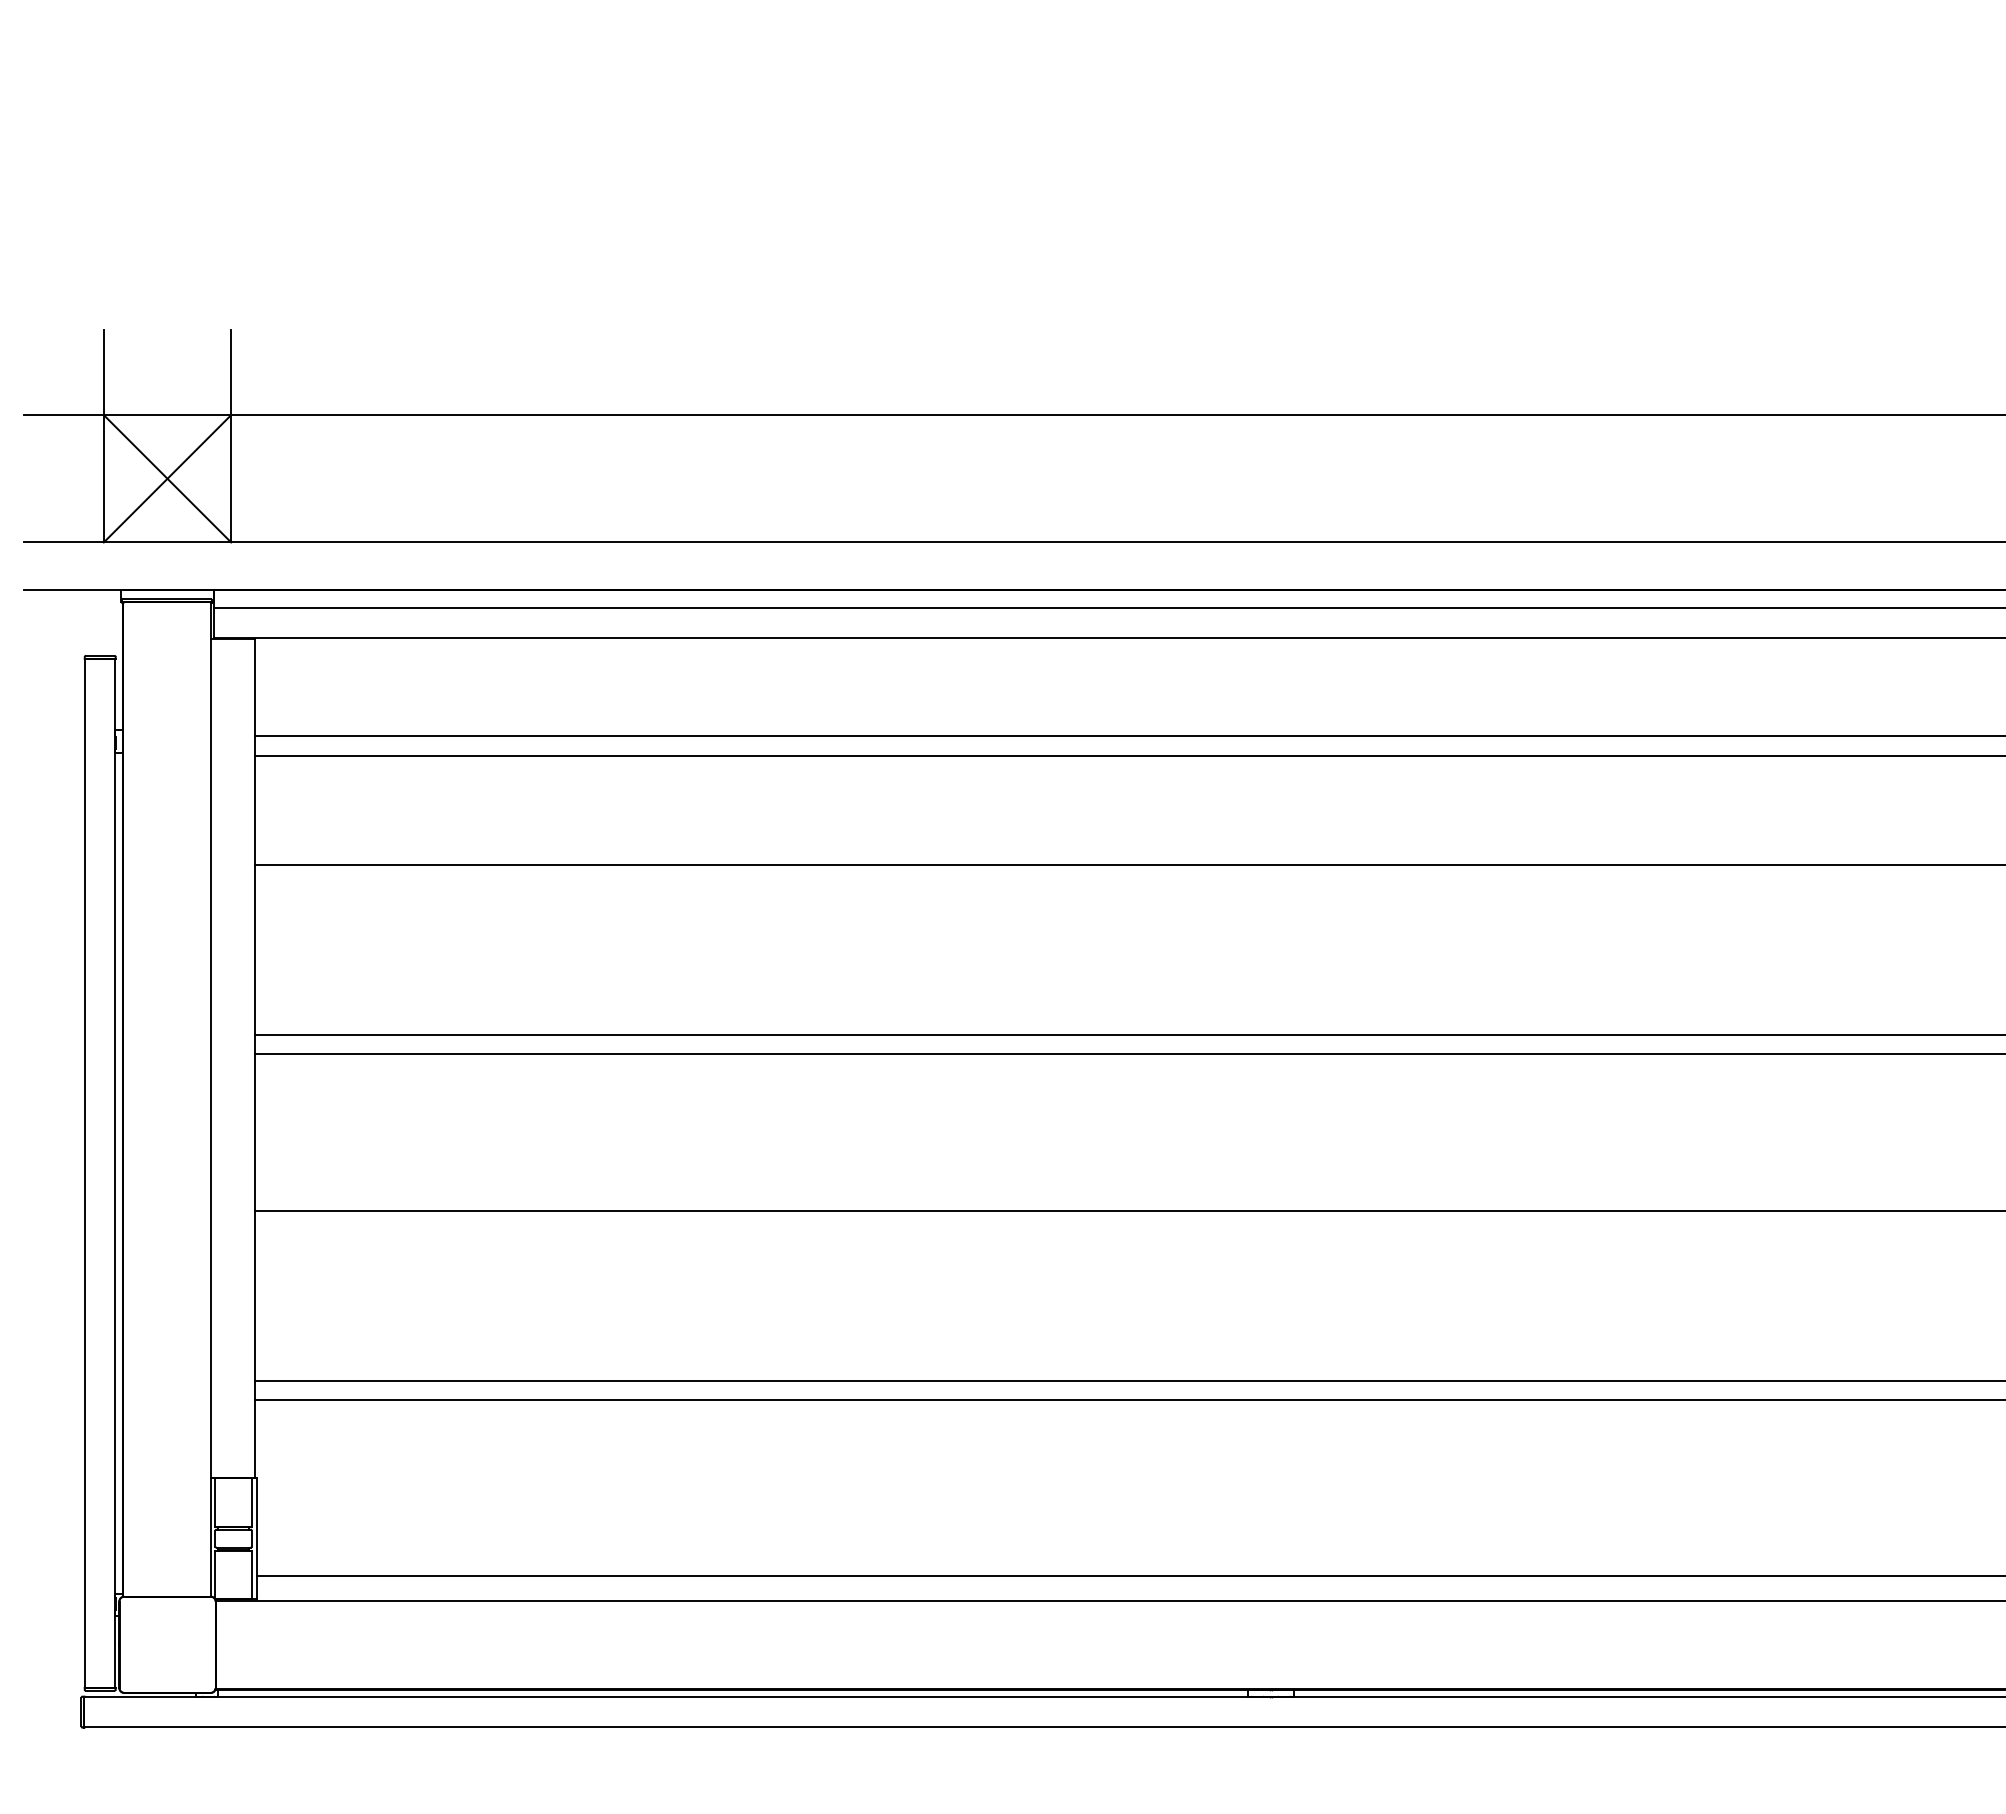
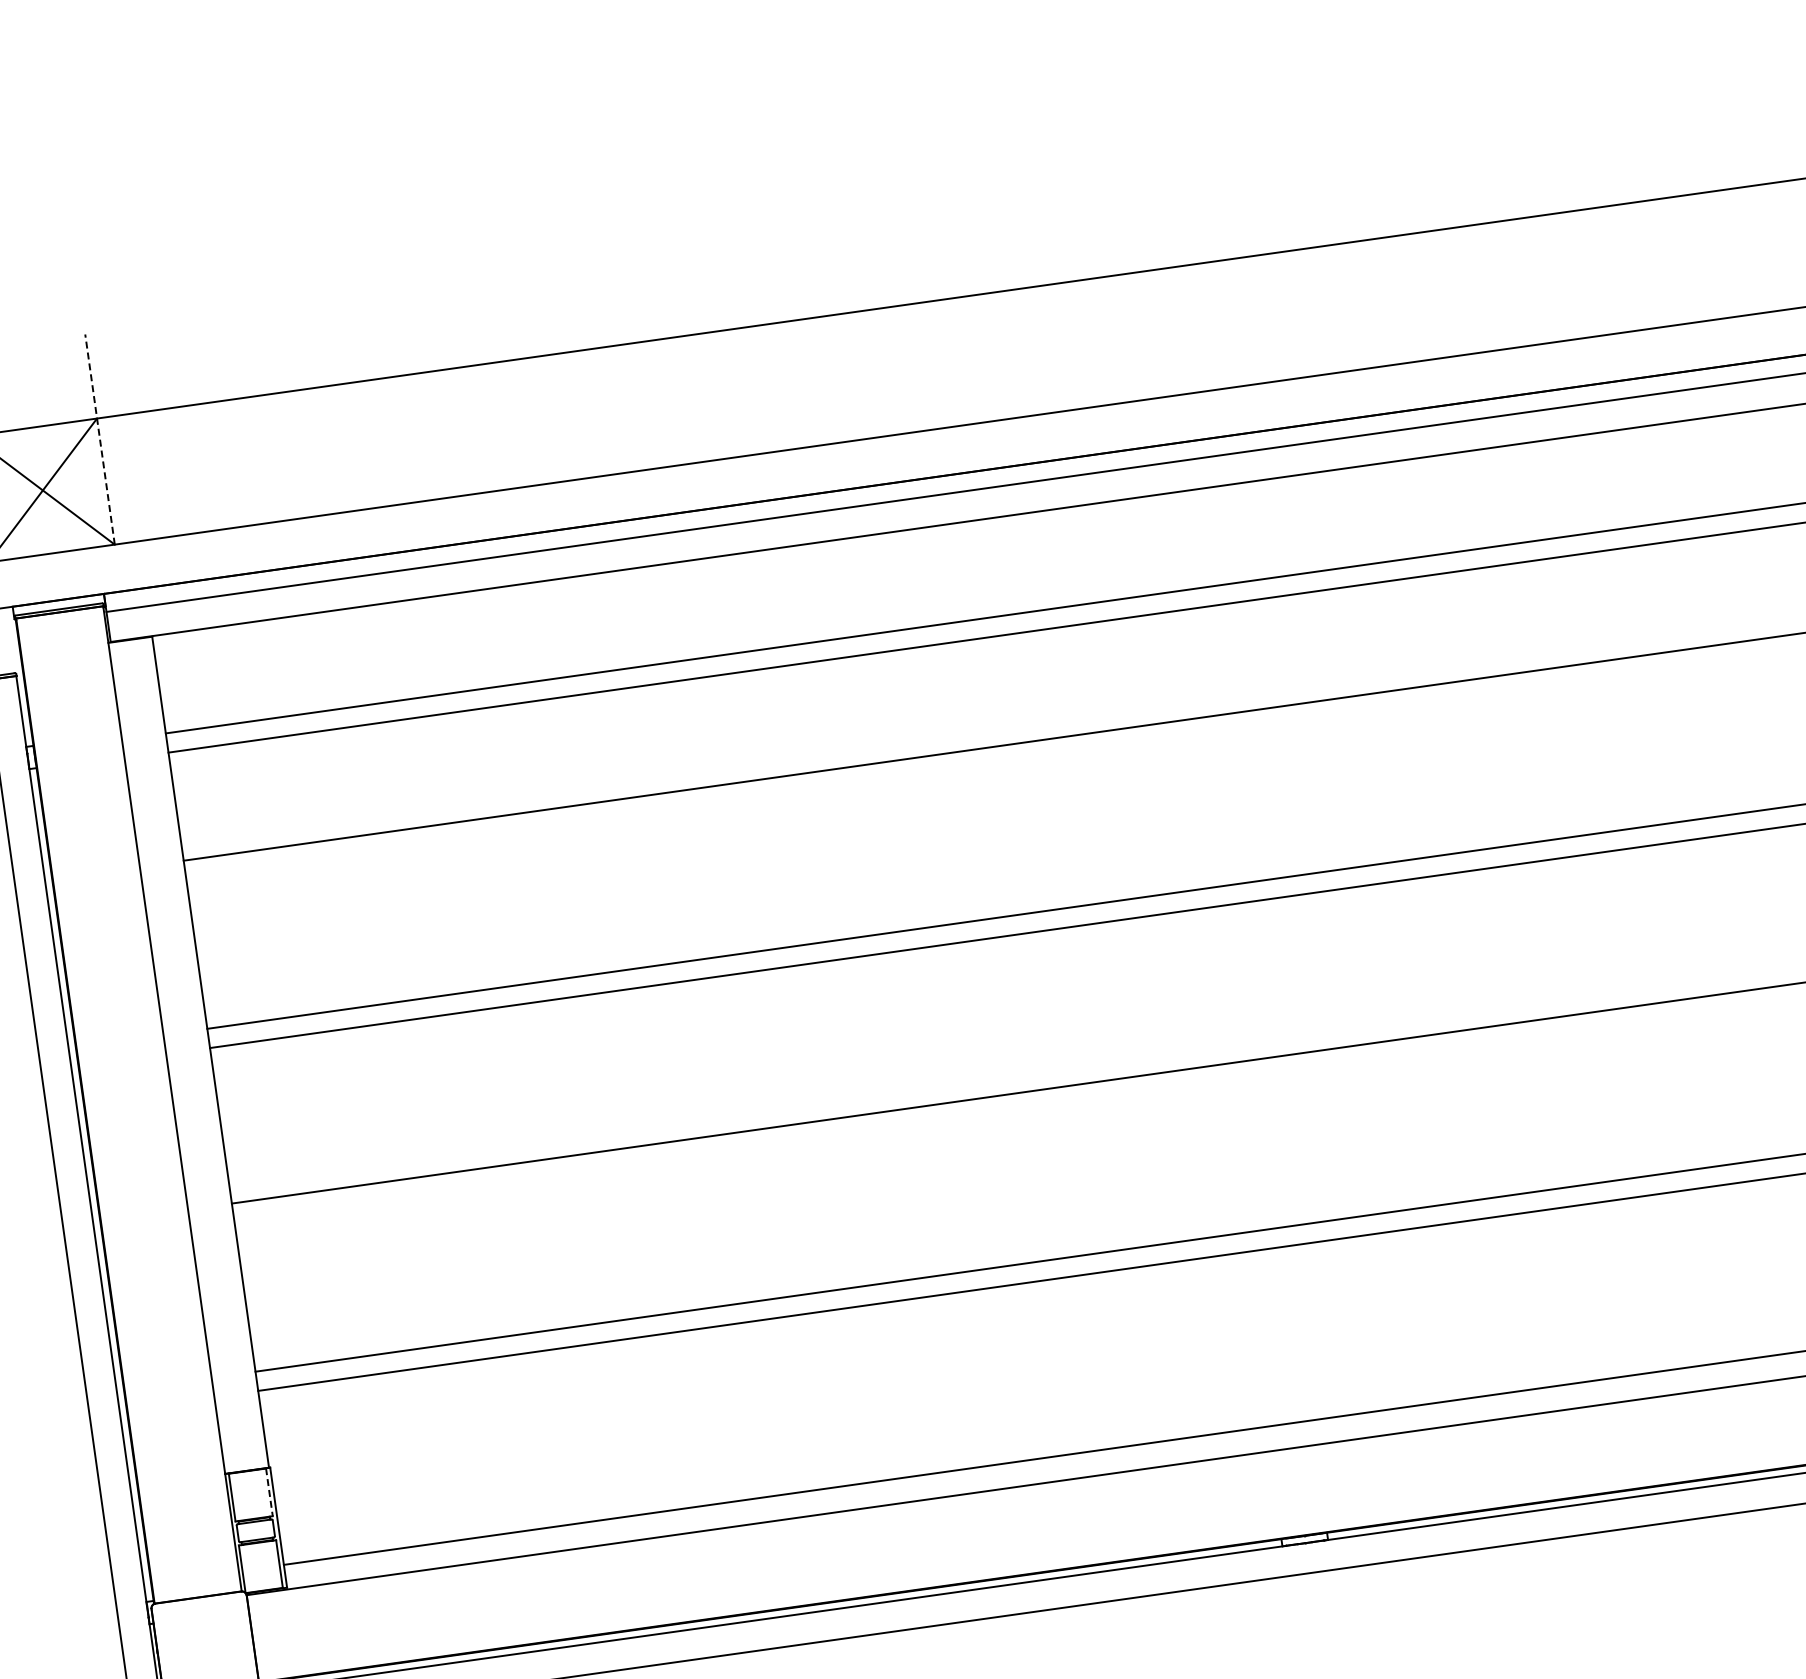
line: (231, 435) -> (100, 438), solid -> dashed
line: (252, 1502) -> (269, 1492), solid -> dashed

